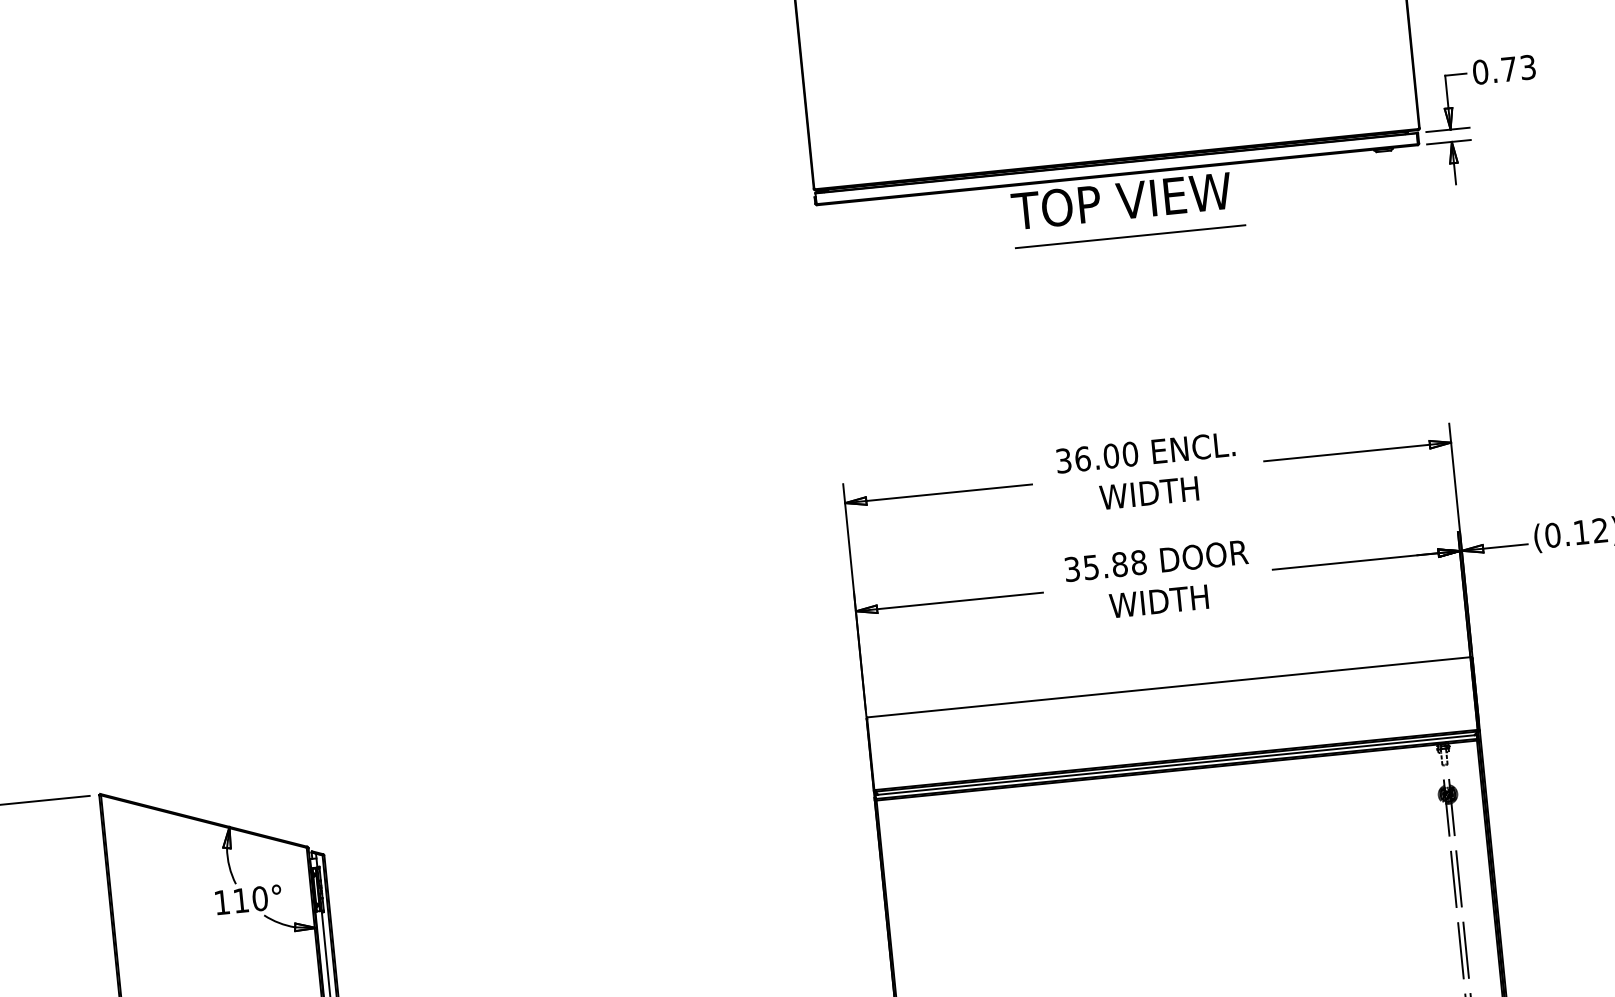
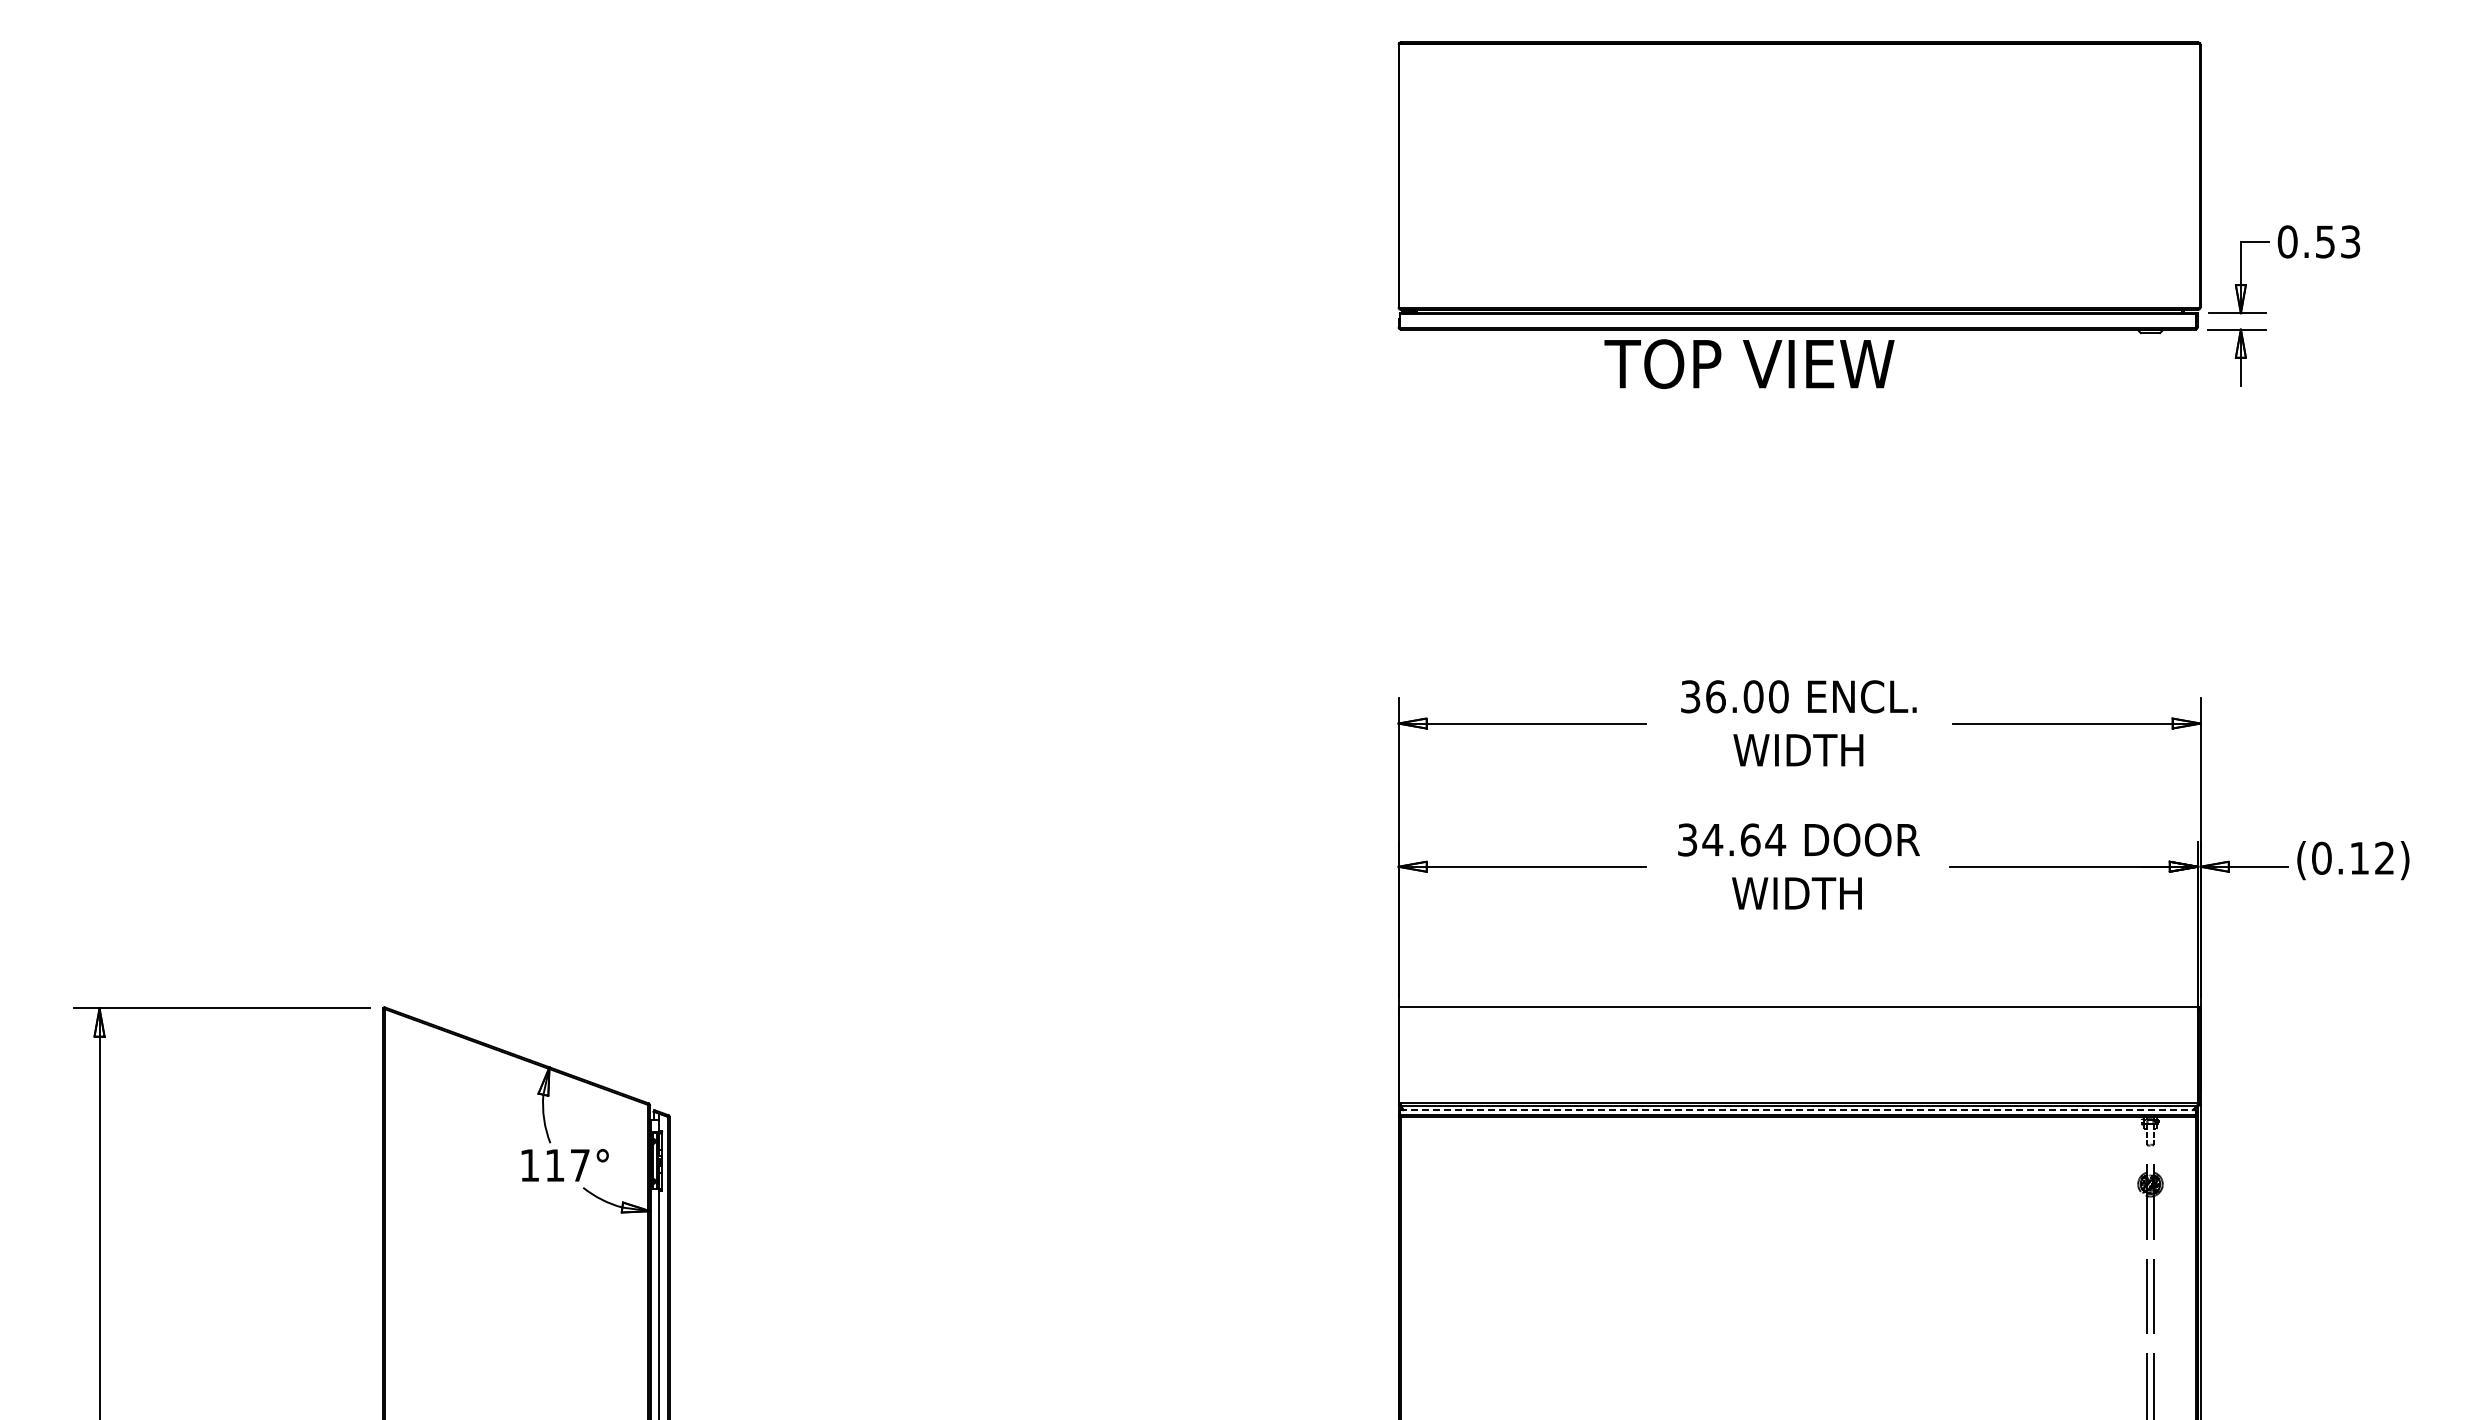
text: (1509, 69) -> (2325, 241), 0.73 -> 0.53
text: (1121, 200) -> (1749, 363), moved
line: (1130, 236) -> (1807, 411), removed
text: (1115, 564) -> (1744, 839), 35.88 -> 34.64
line: (1176, 765) -> (1798, 1110), solid -> dashed
text: (260, 898) -> (580, 1165), 110° -> 117°

